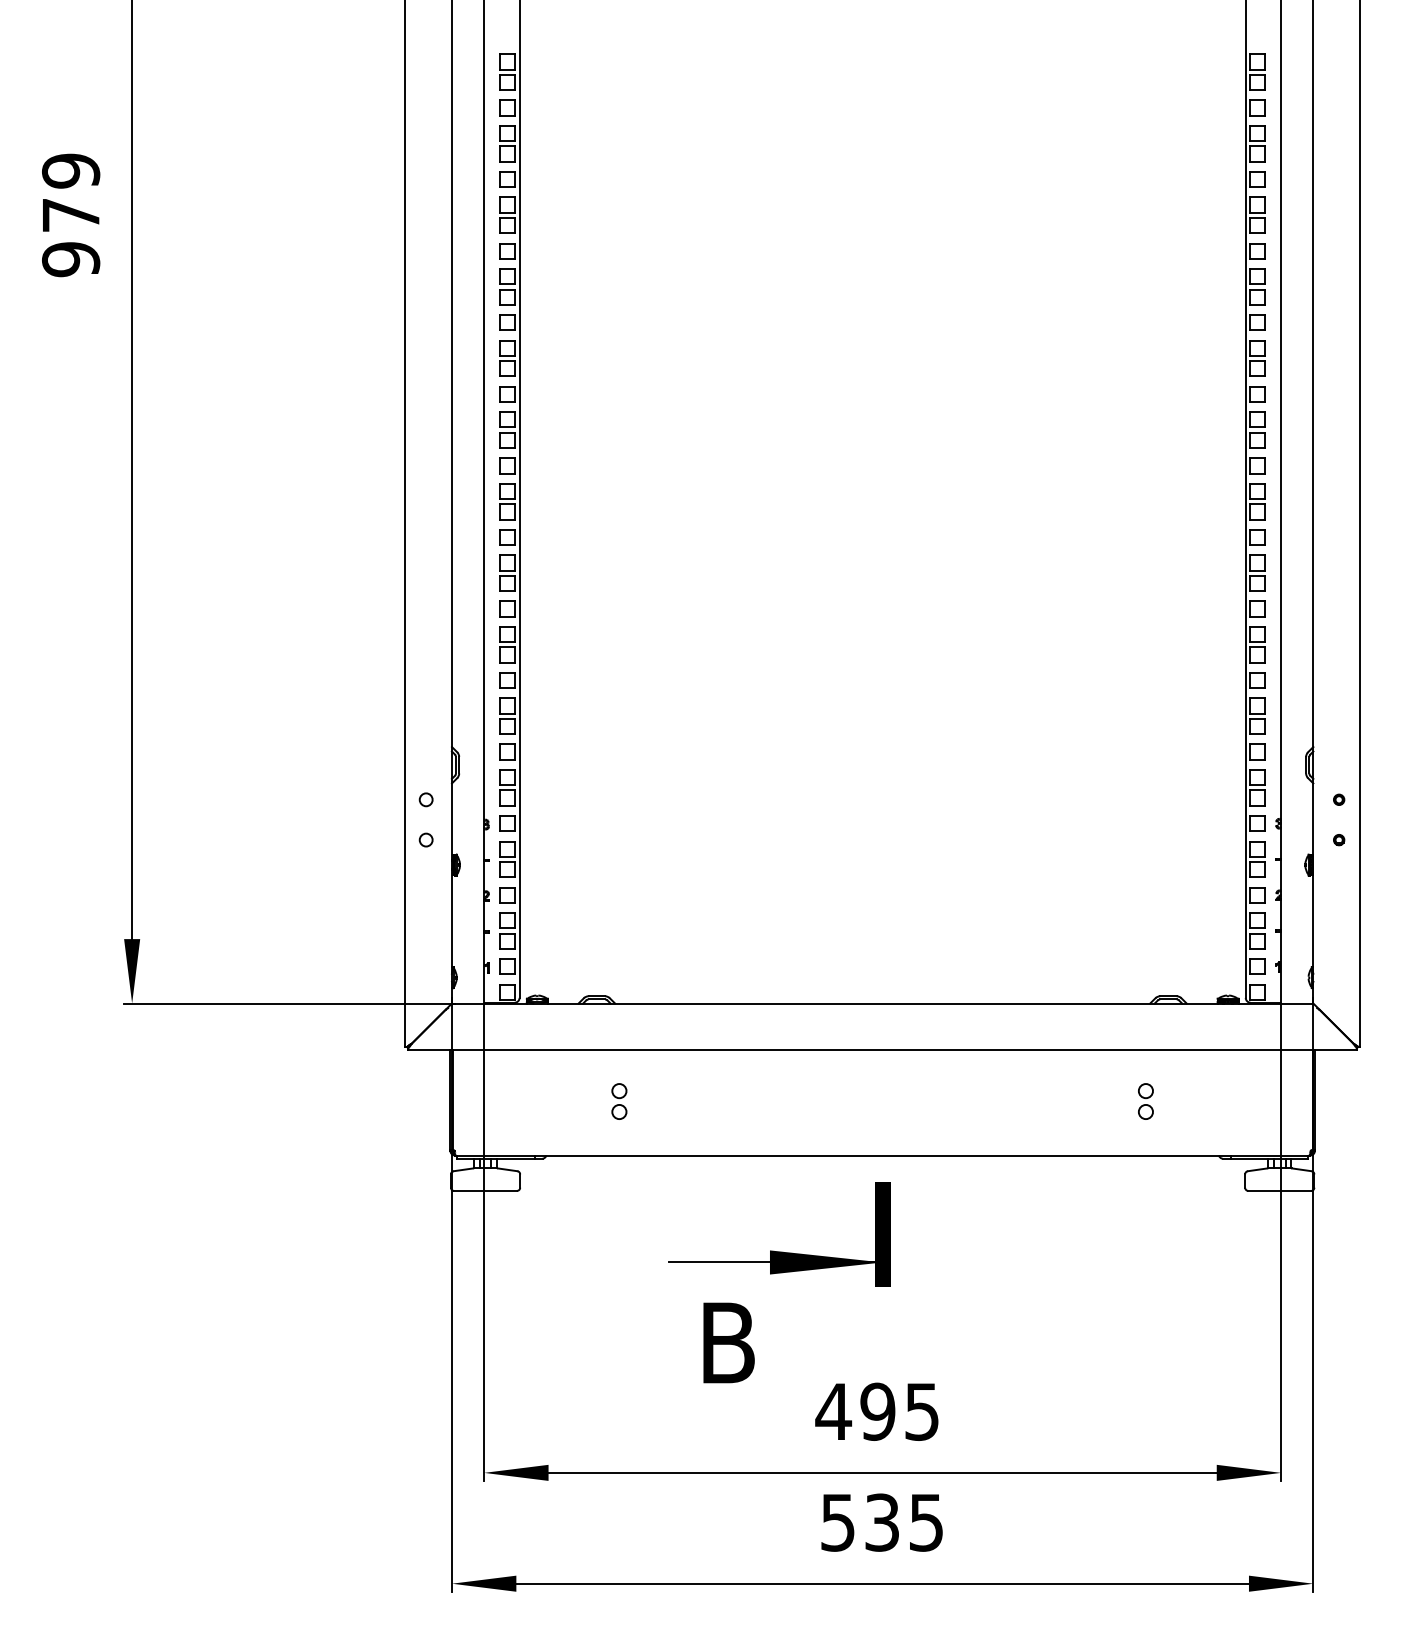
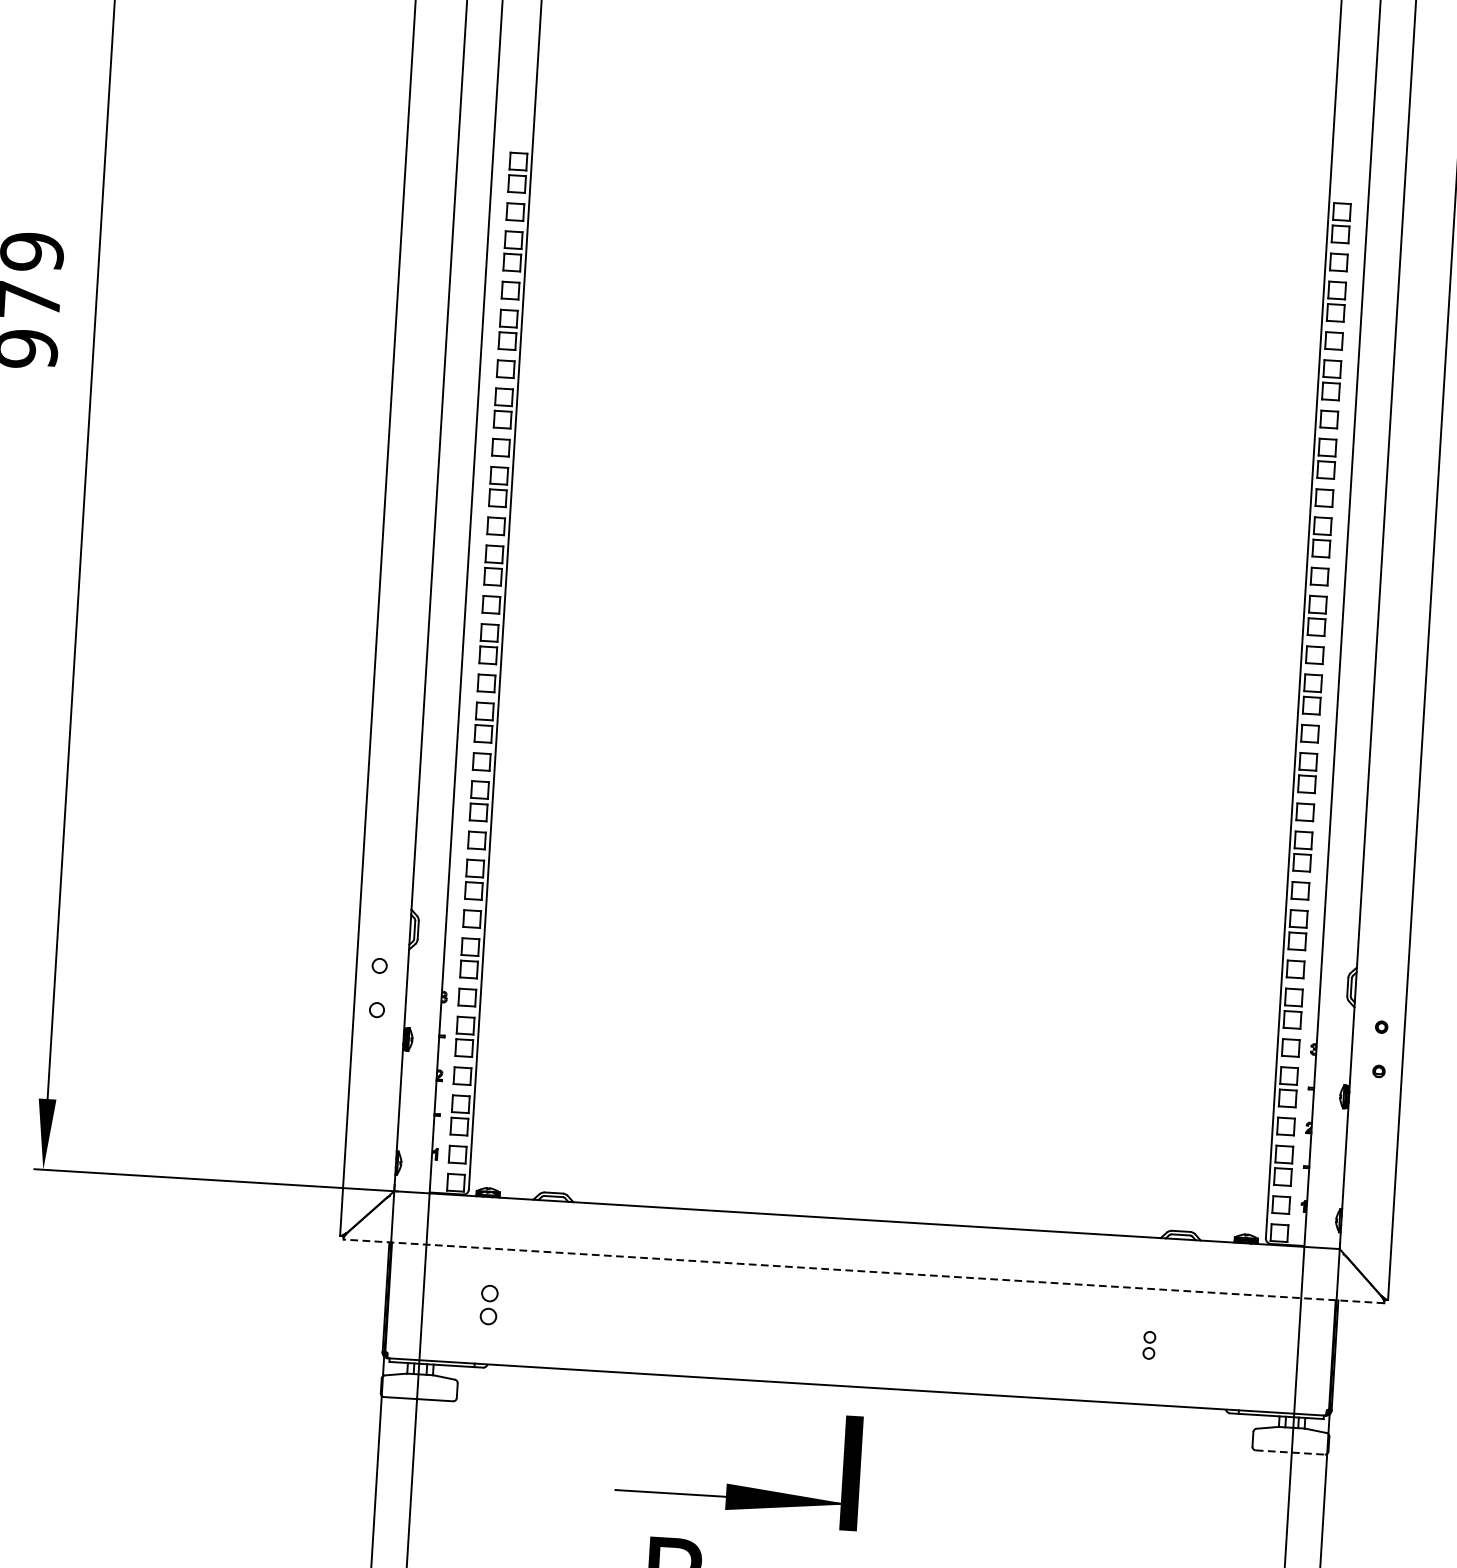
line: (882, 1050) -> (863, 1271), solid -> dashed
part: (619, 1101) -> (489, 1304), moved
part: (1145, 1101) -> (1148, 1345), size x0.7
line: (1280, 1190) -> (1291, 1452), solid -> dashed

